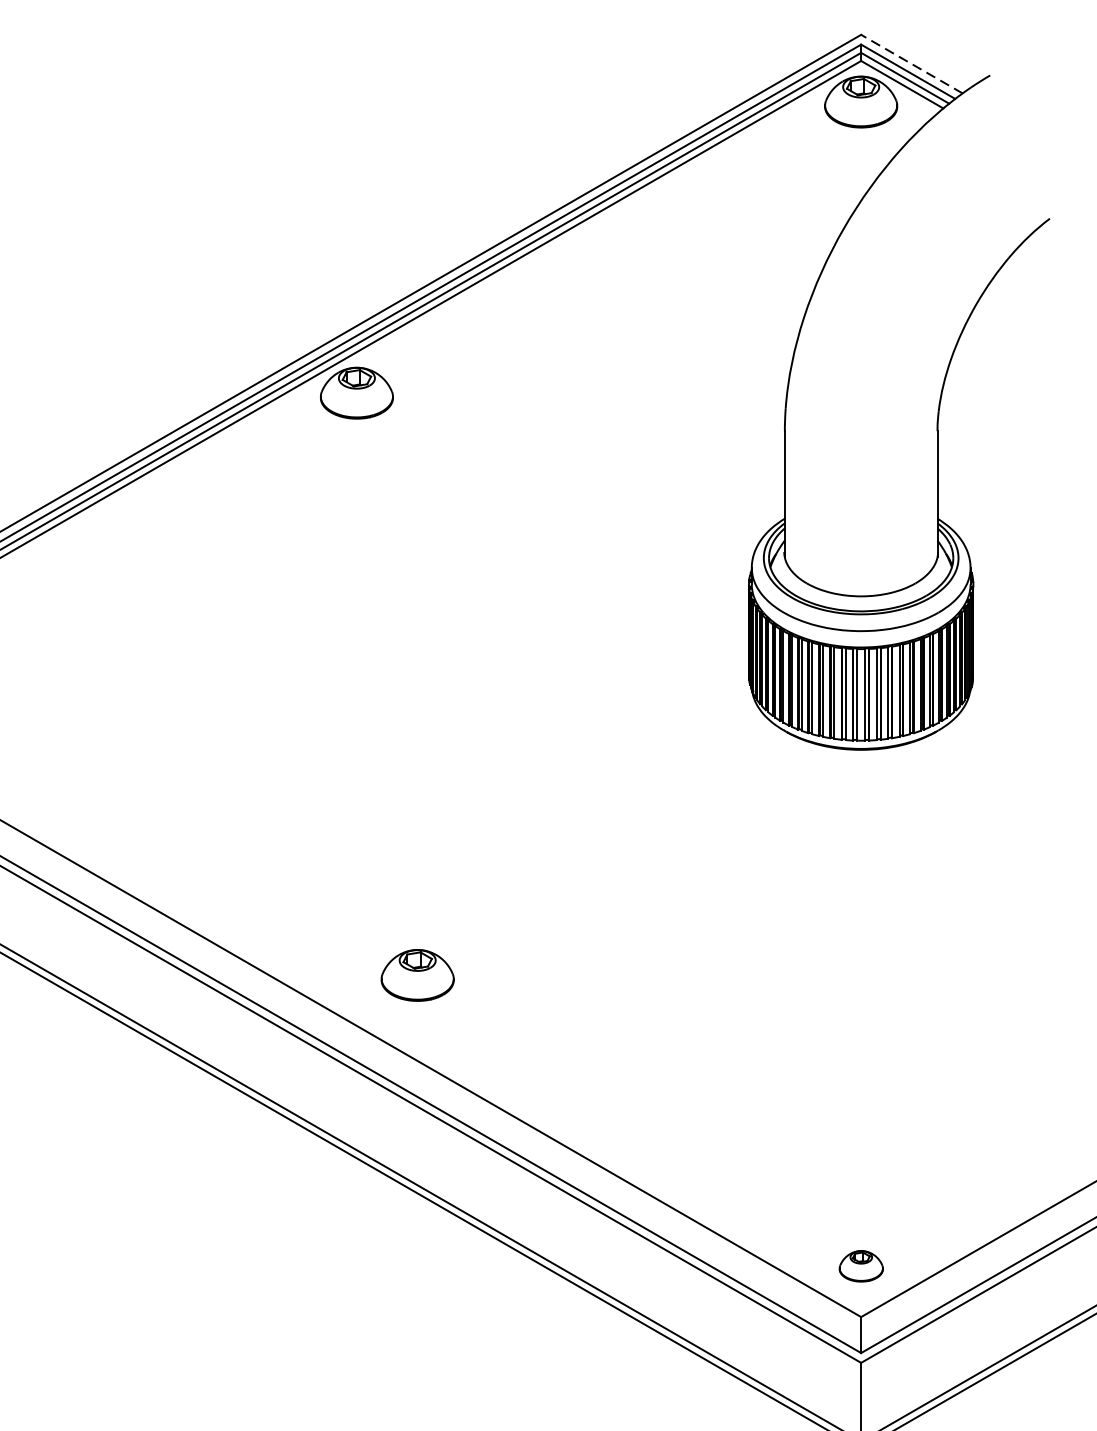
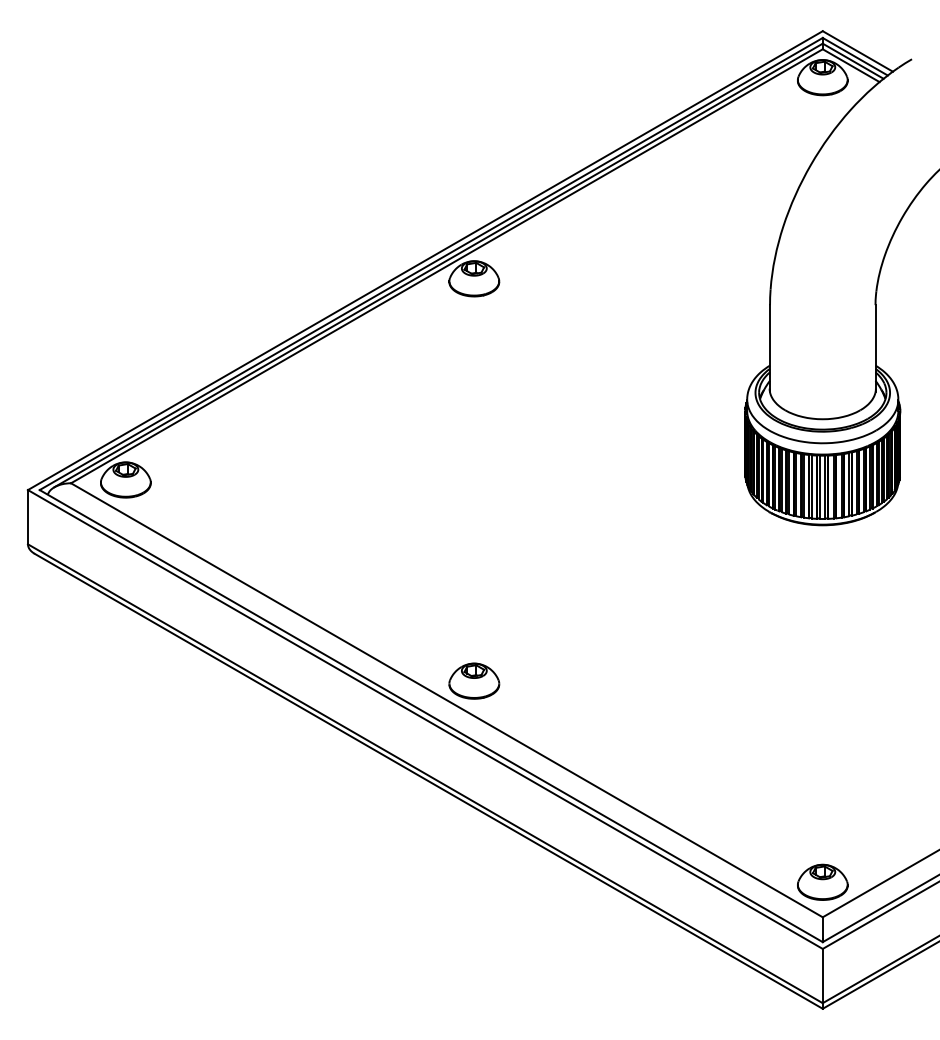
line: (911, 64) -> (857, 51), dashed -> solid
part: (417, 974) -> (474, 680), moved
part: (860, 1265) -> (822, 881), size x1.67

